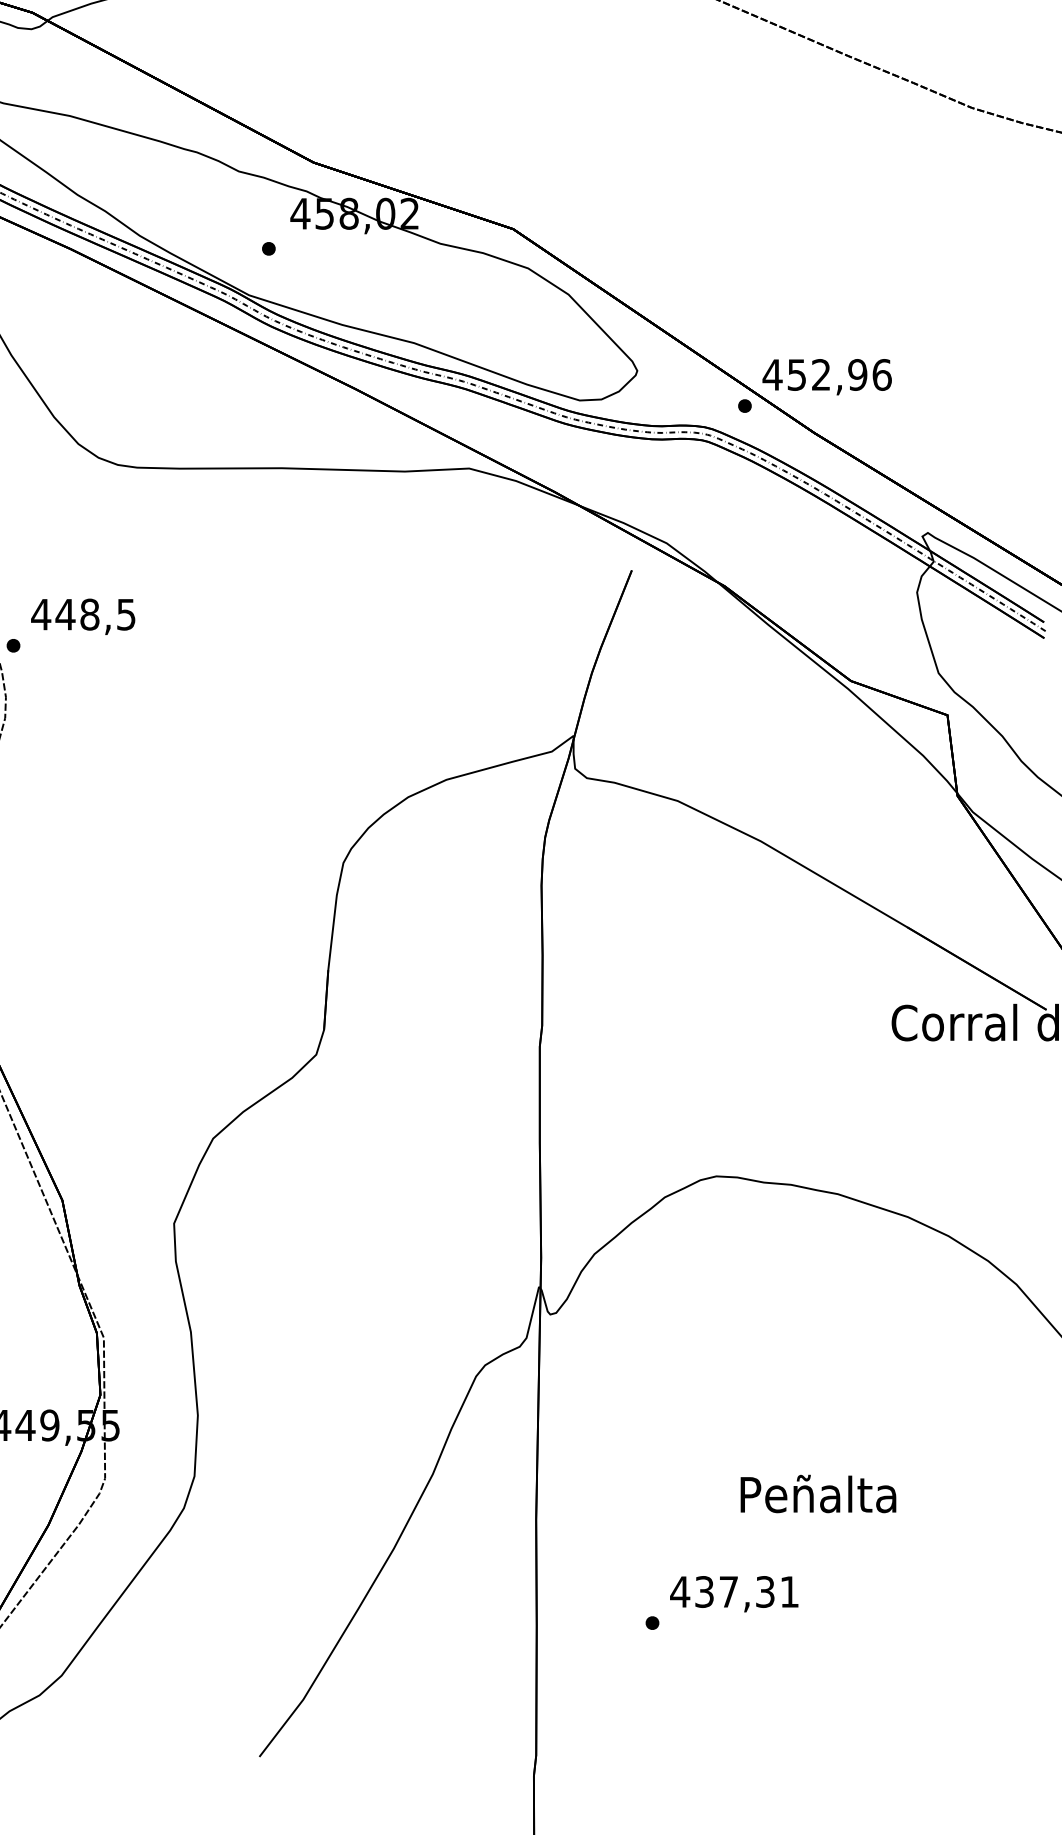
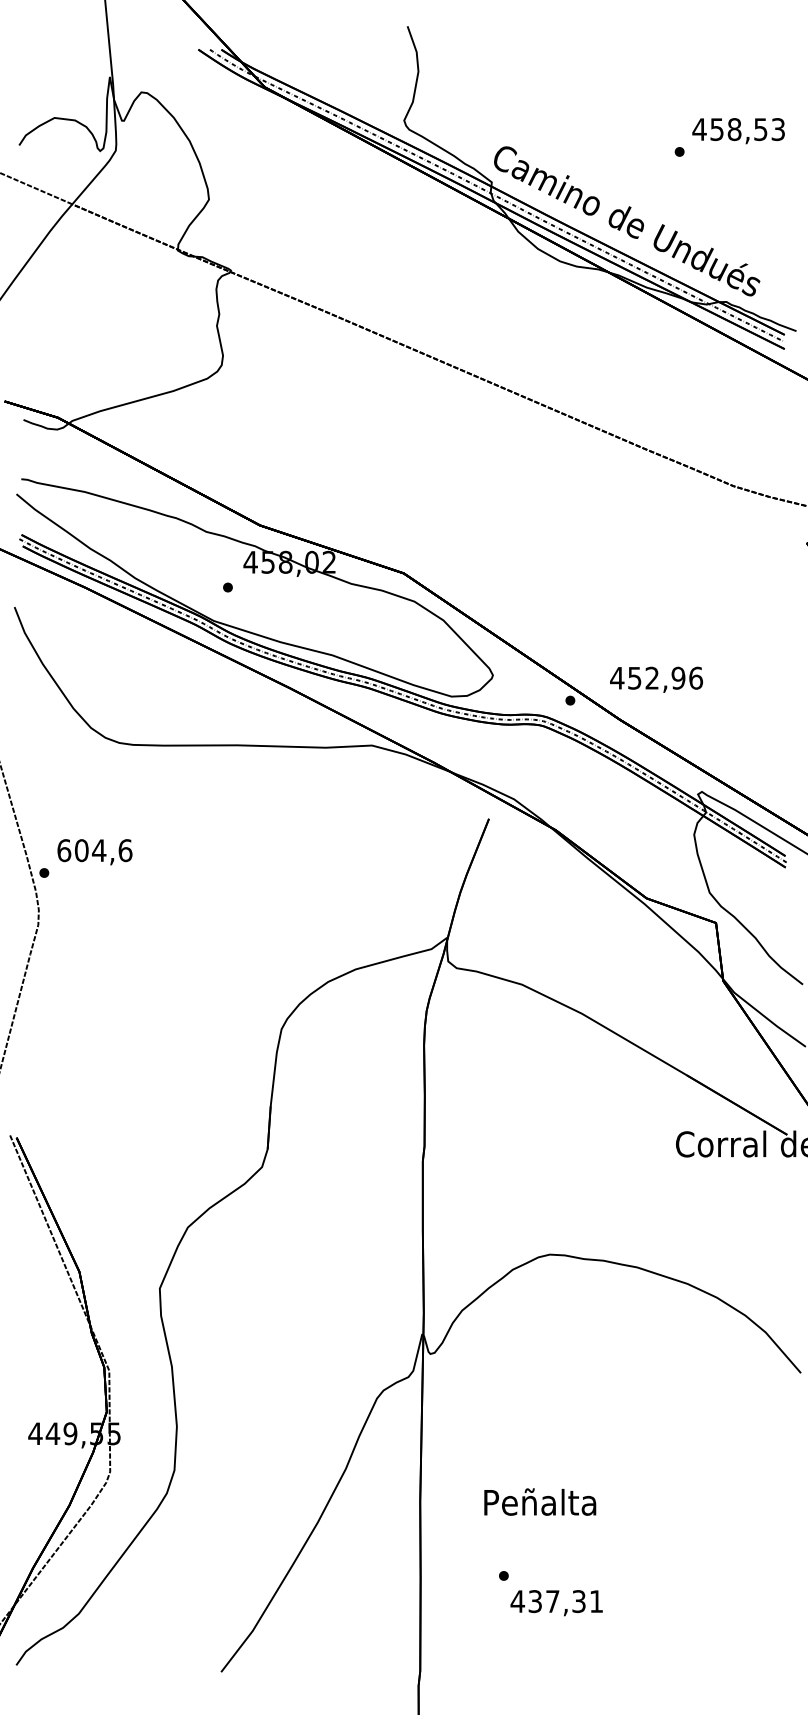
text: (827, 376) -> (656, 679), moved
text: (83, 614) -> (94, 850), 448,5 -> 604,6
text: (818, 1493) -> (540, 1501), moved
text: (733, 1594) -> (556, 1603), moved

